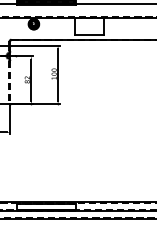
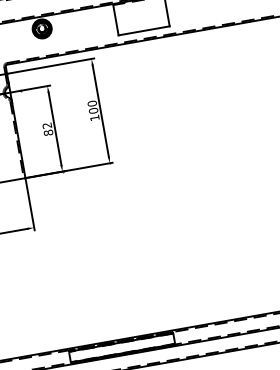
line: (10, 82) -> (18, 139), dashed -> solid

